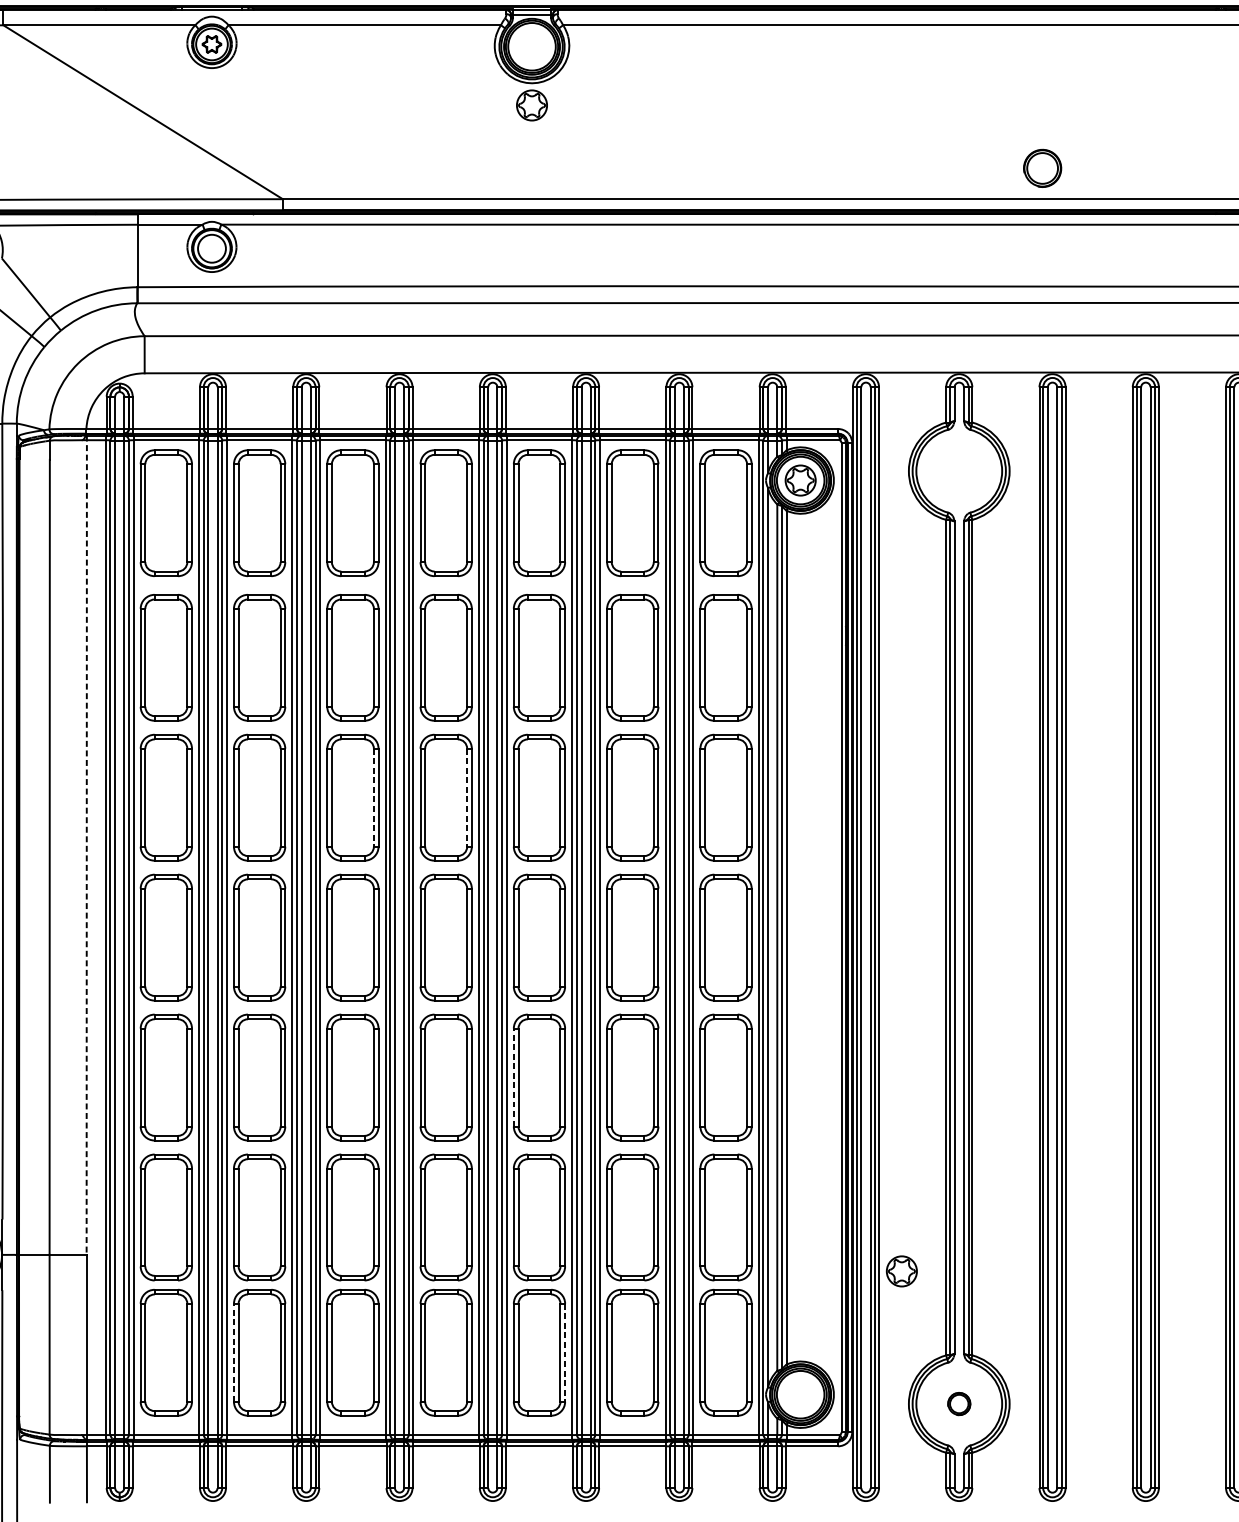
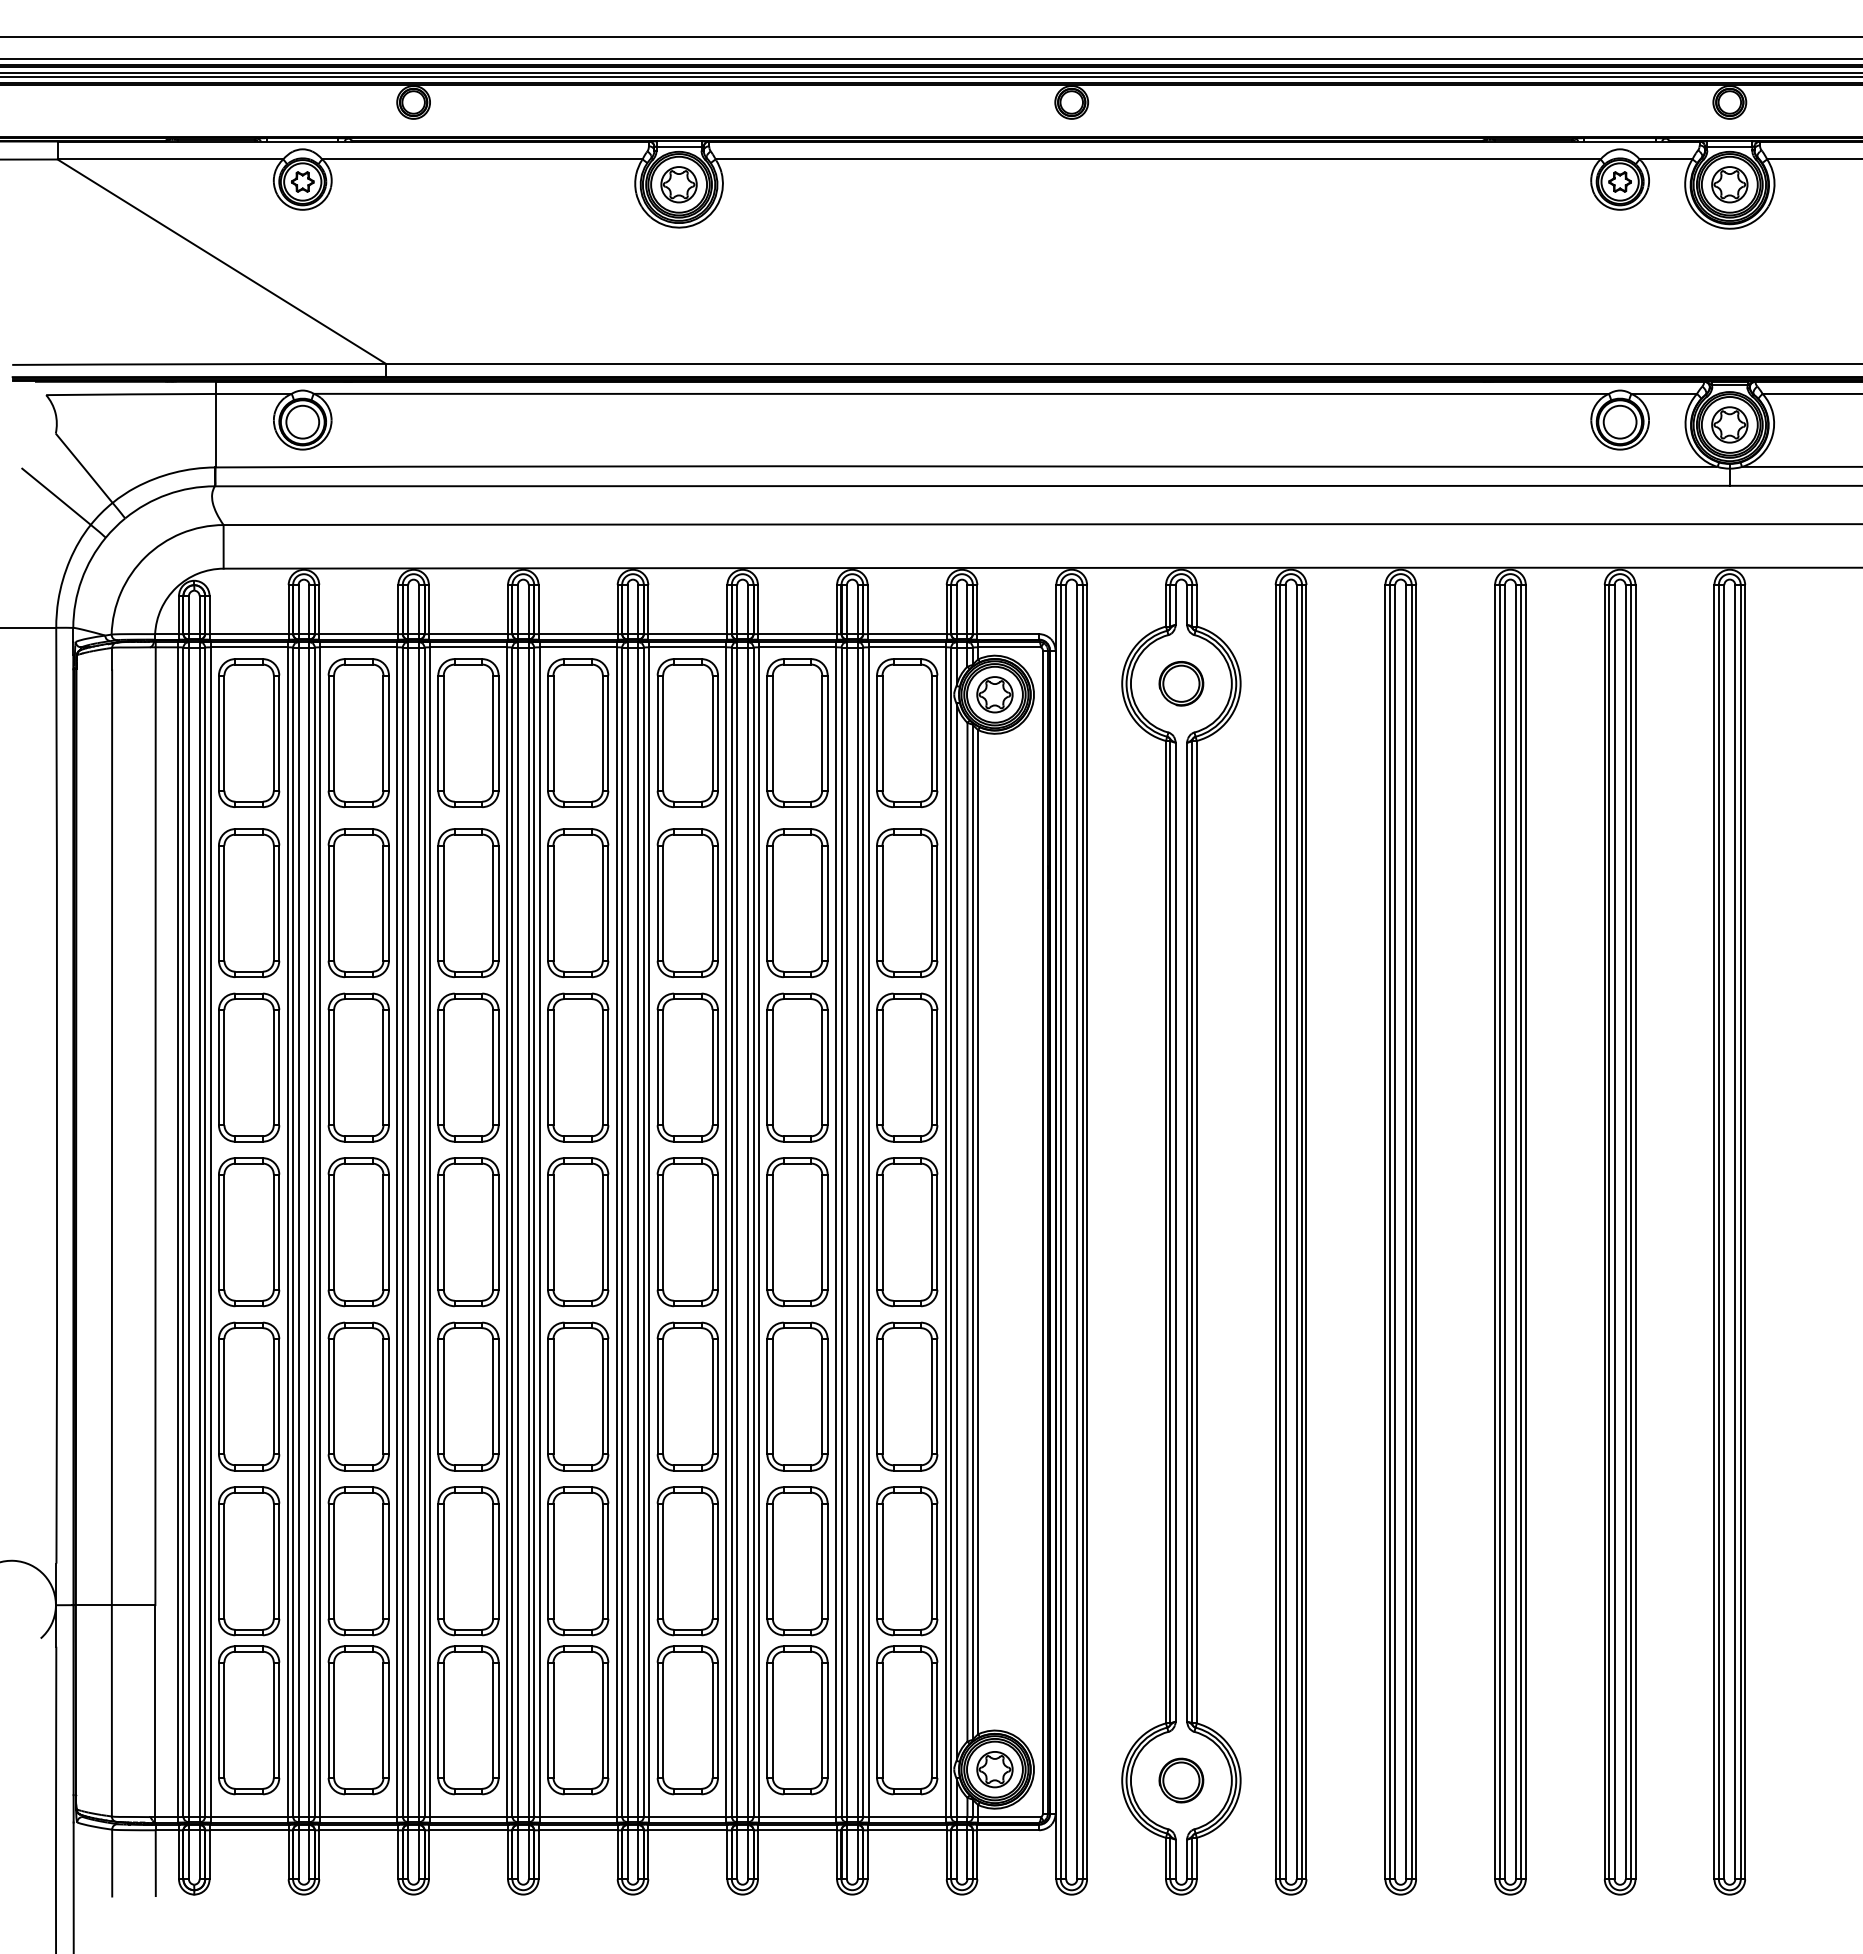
part: (531, 105) -> (678, 184), moved
part: (1042, 168) -> (1181, 683), moved
line: (374, 797) -> (493, 1067), dashed -> solid
line: (466, 797) -> (602, 1067), dashed -> solid
line: (86, 845) -> (155, 1123), dashed -> solid
line: (513, 1077) -> (657, 1396), dashed -> solid
part: (901, 1271) -> (994, 1769), moved
line: (233, 1352) -> (328, 1720), dashed -> solid
line: (565, 1352) -> (718, 1720), dashed -> solid
part: (959, 1403) -> (1181, 1780), size x1.67

